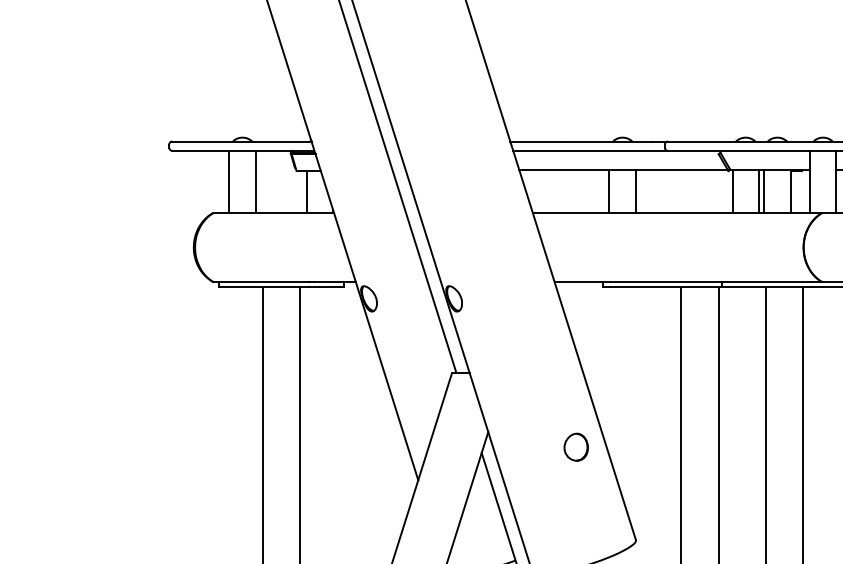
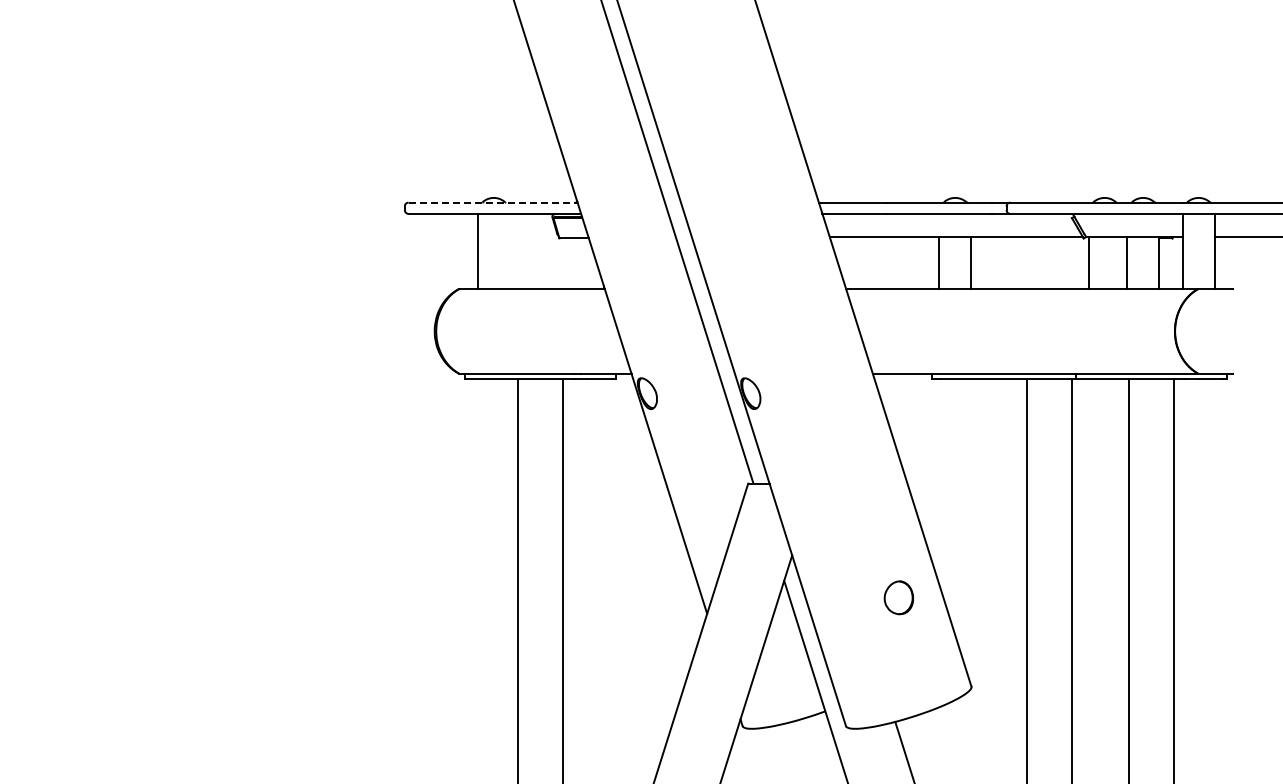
line: (242, 141) -> (493, 202), solid -> dashed
line: (255, 181) -> (509, 251), removed
line: (306, 191) -> (571, 263), removed
line: (758, 191) -> (1120, 263), removed
part: (575, 446) -> (898, 597), moved

